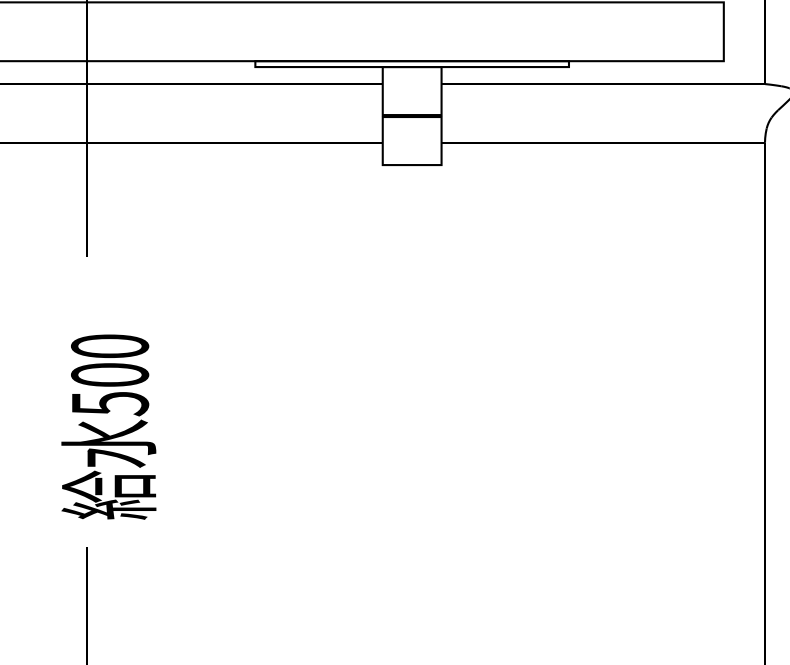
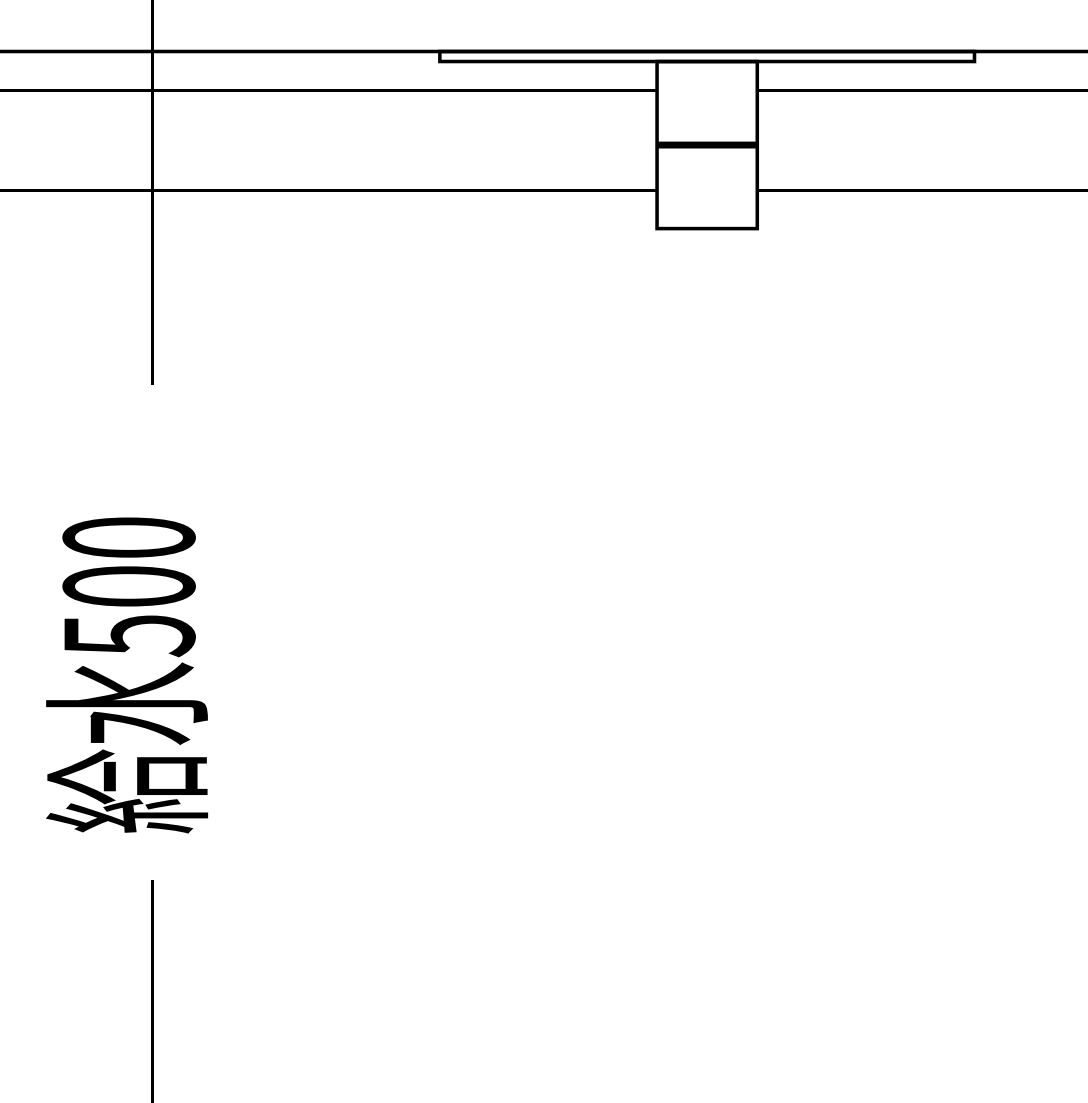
text: (108, 426) -> (126, 674), moved

